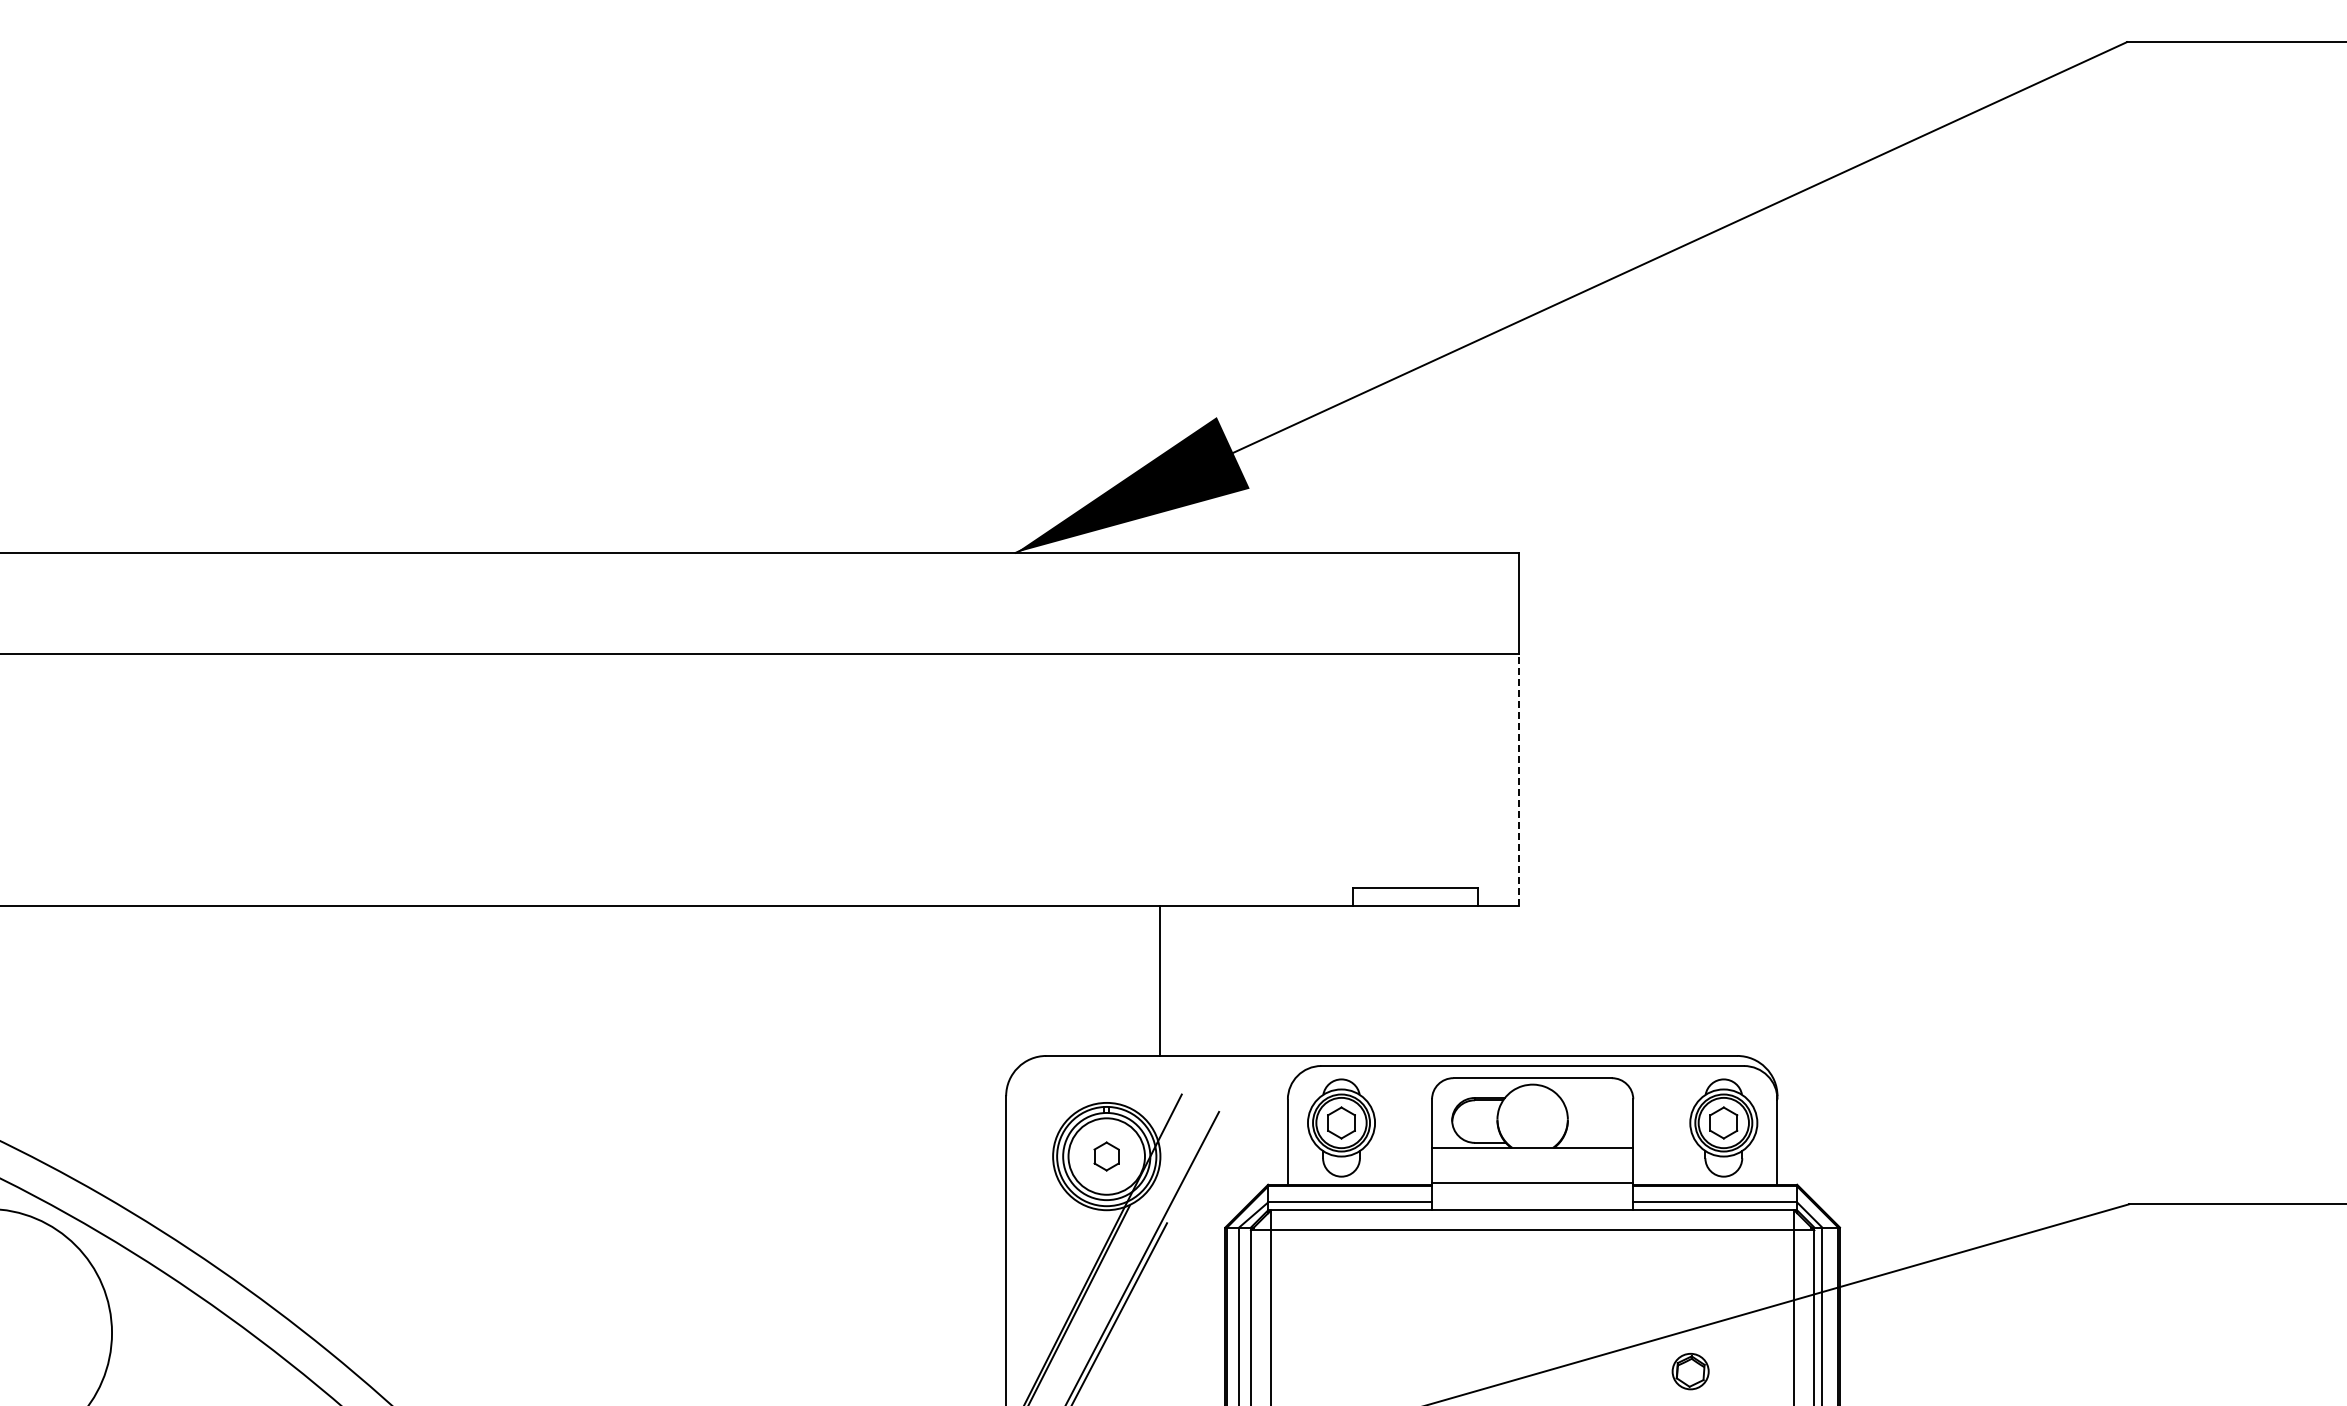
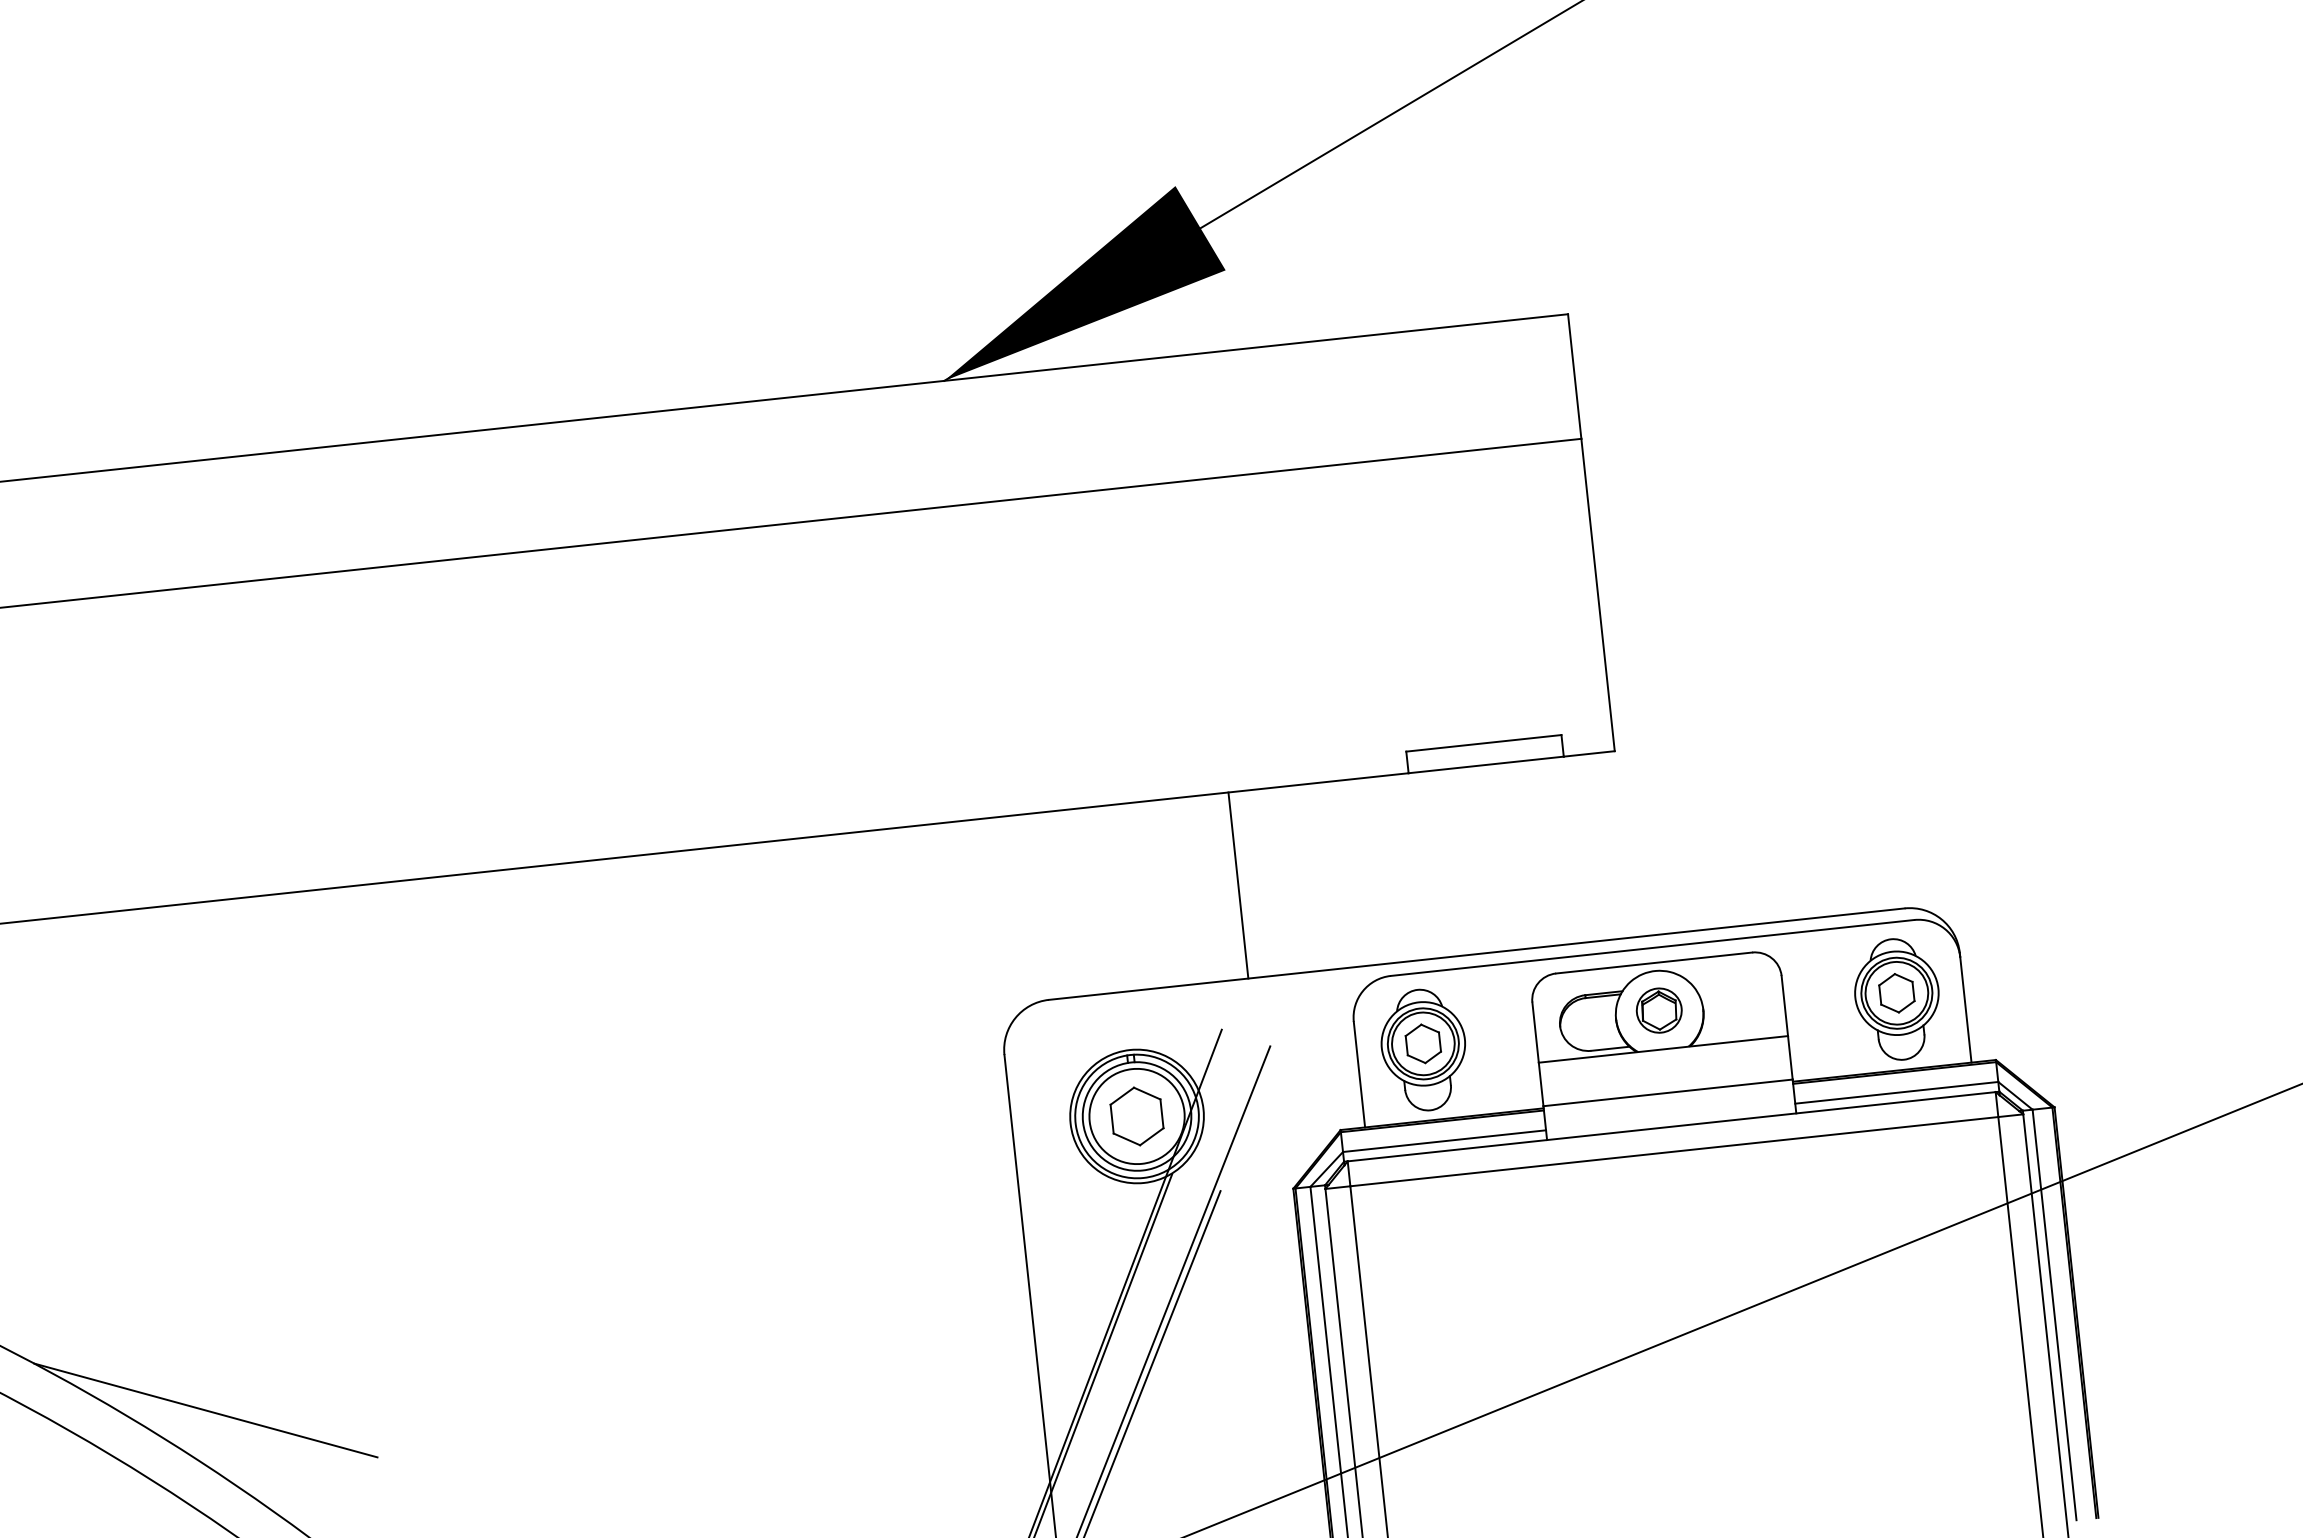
line: (1519, 779) -> (1598, 594), dashed -> solid
line: (1160, 980) -> (1238, 885), moved
part: (1106, 1156) -> (1136, 1116), size x1.67
line: (338, 1311) -> (206, 1410), added
part: (1690, 1371) -> (1659, 1010), moved

